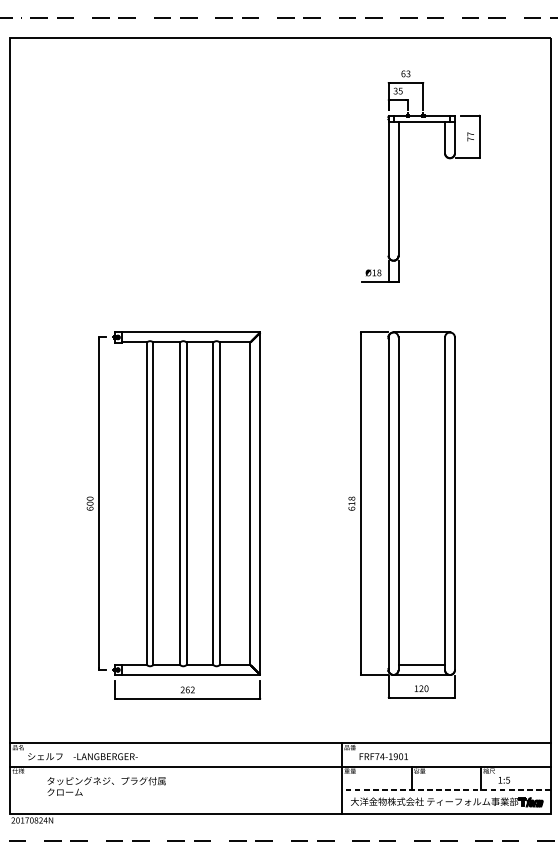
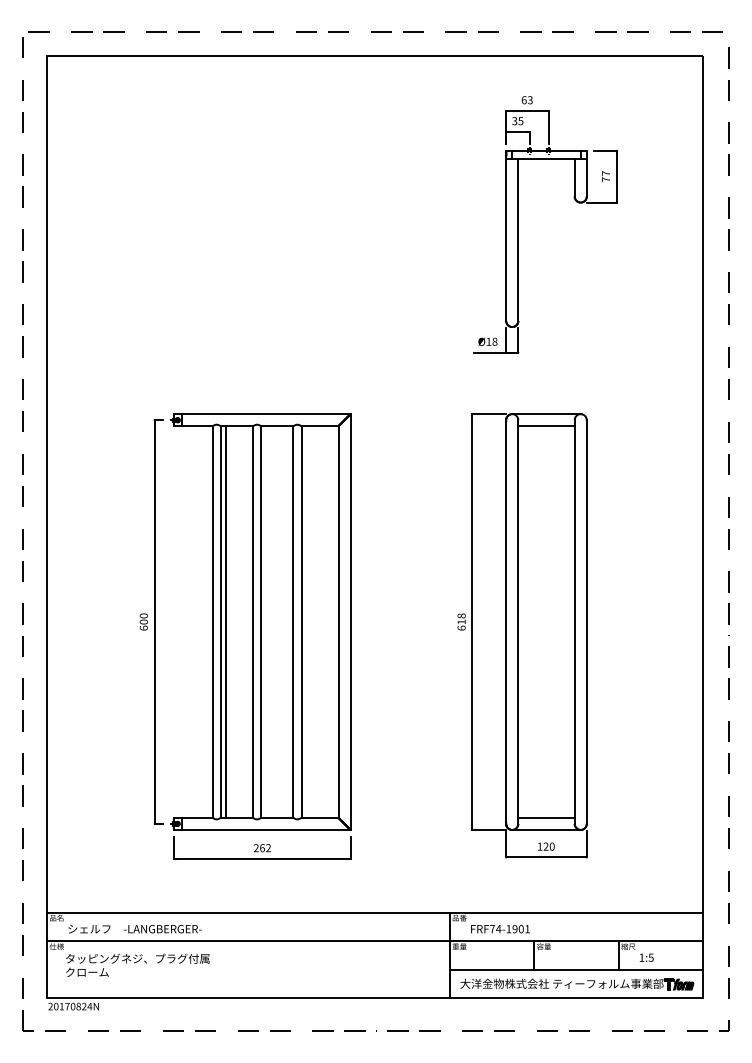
line: (421, 342) -> (546, 426), added
line: (158, 503) -> (226, 621), added
text: (106, 785) -> (137, 964), moved
line: (446, 789) -> (576, 969), dashed -> solid

